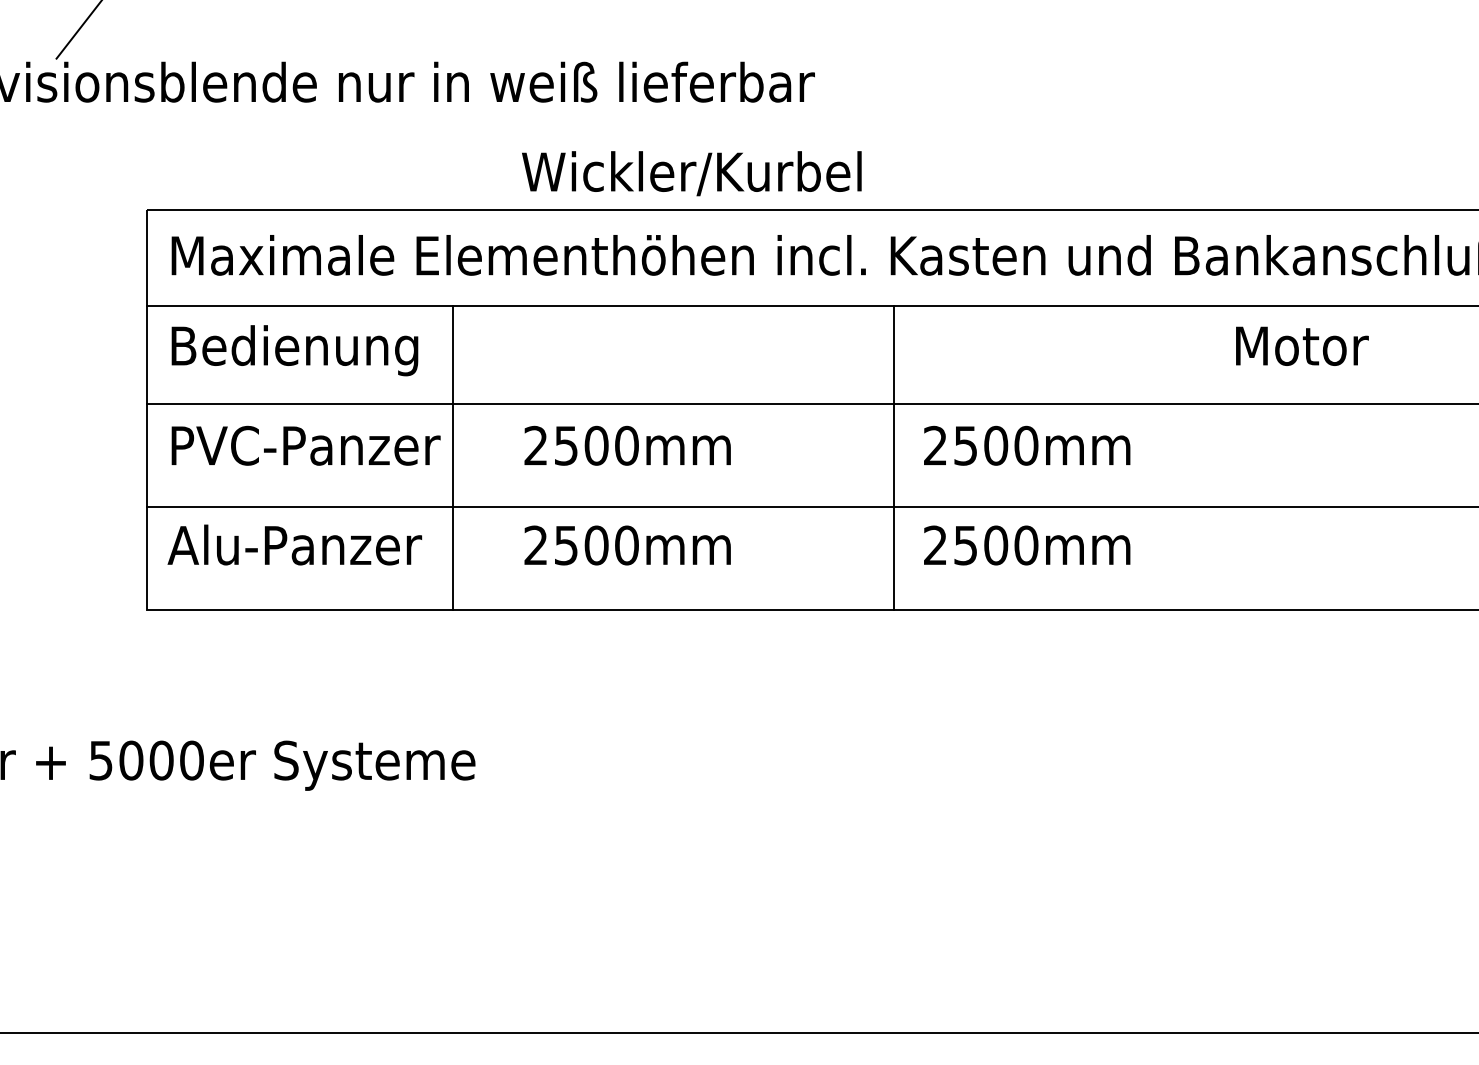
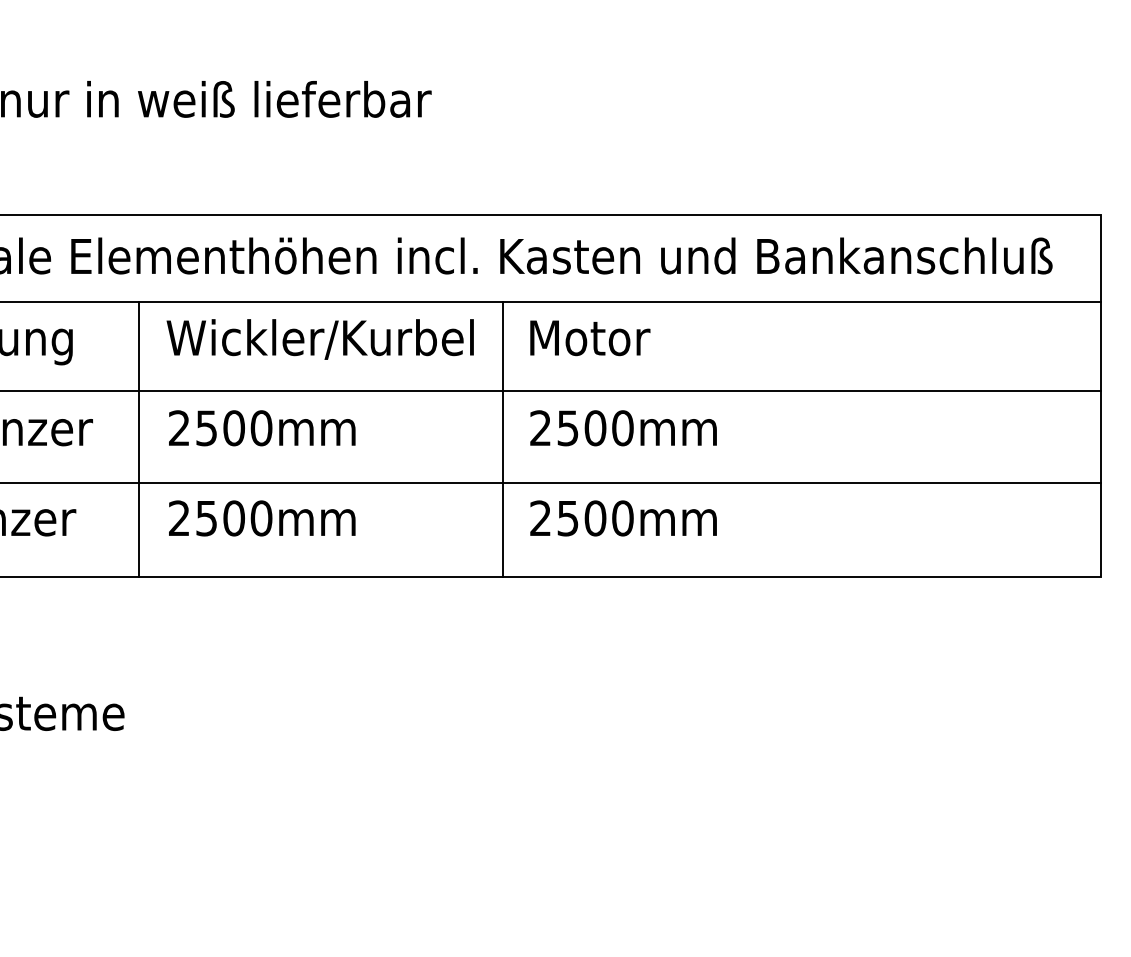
text: (691, 173) -> (319, 339), moved
text: (1302, 345) -> (590, 337), moved
line: (453, 458) -> (139, 439), moved

